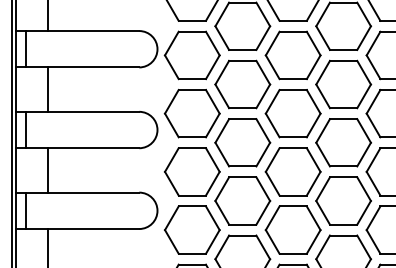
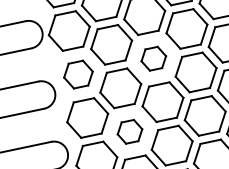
part: (191, 113) -> (77, 74), size x0.7
part: (292, 113) -> (153, 58), size x0.6
part: (242, 200) -> (129, 131), size x0.6

